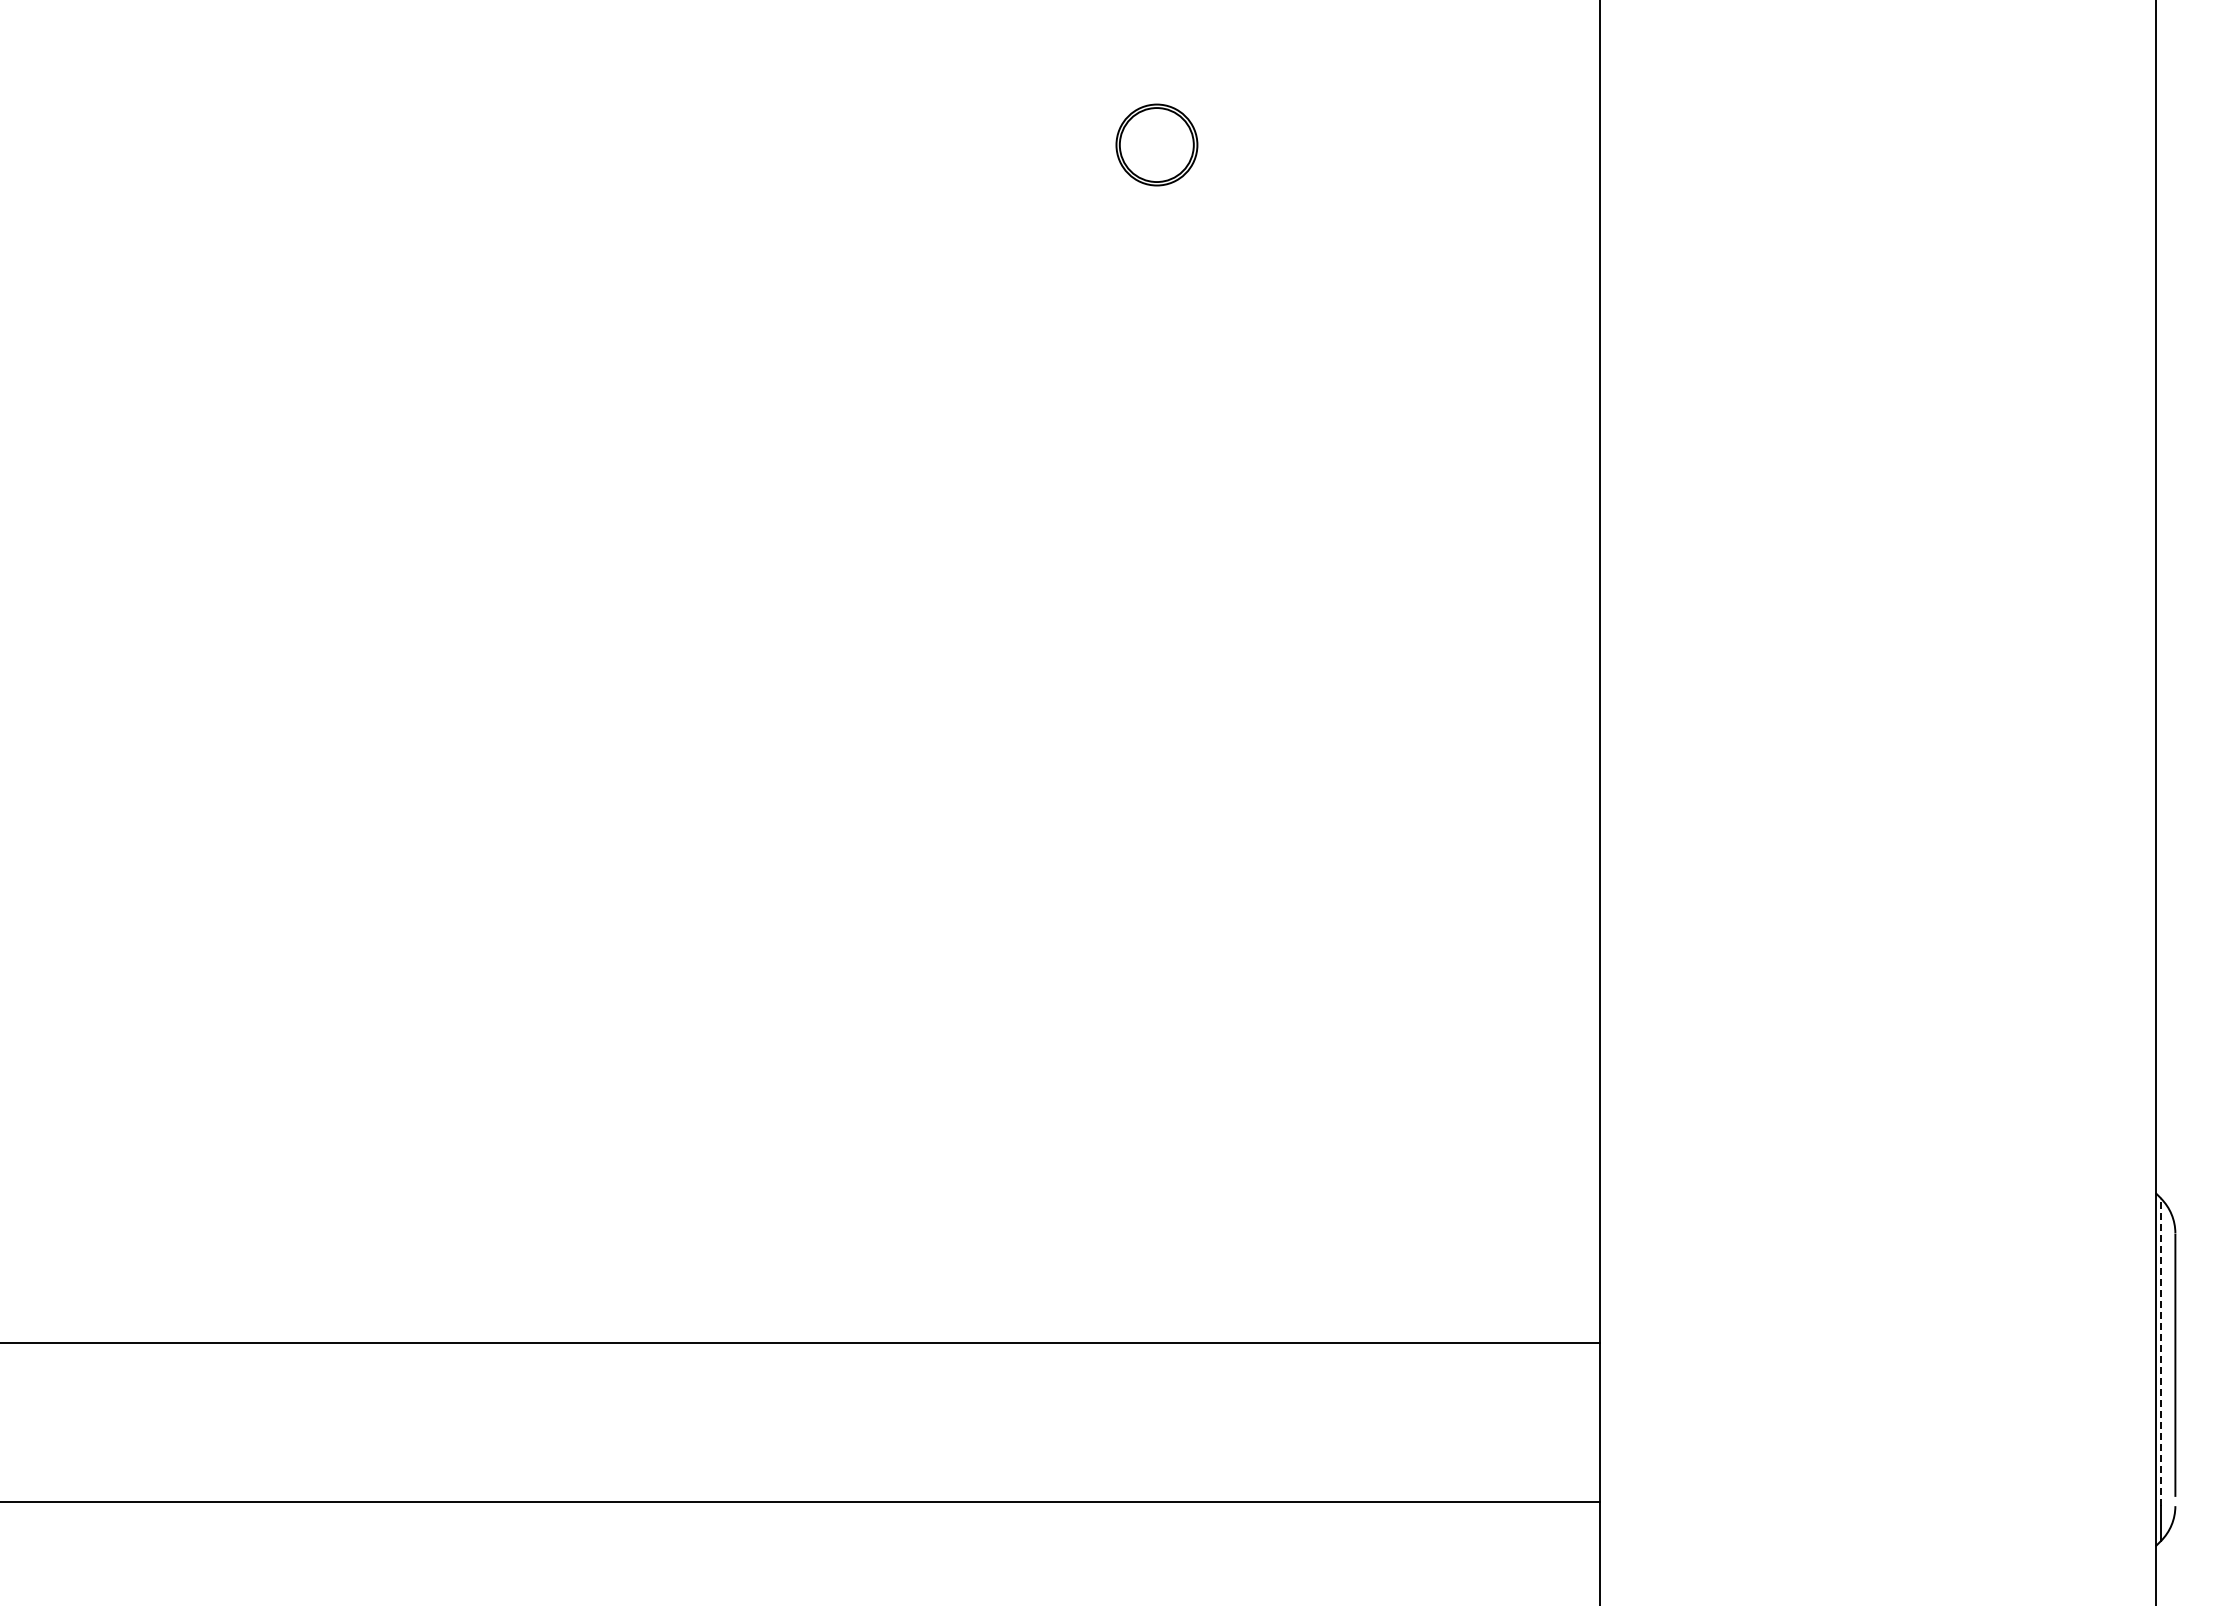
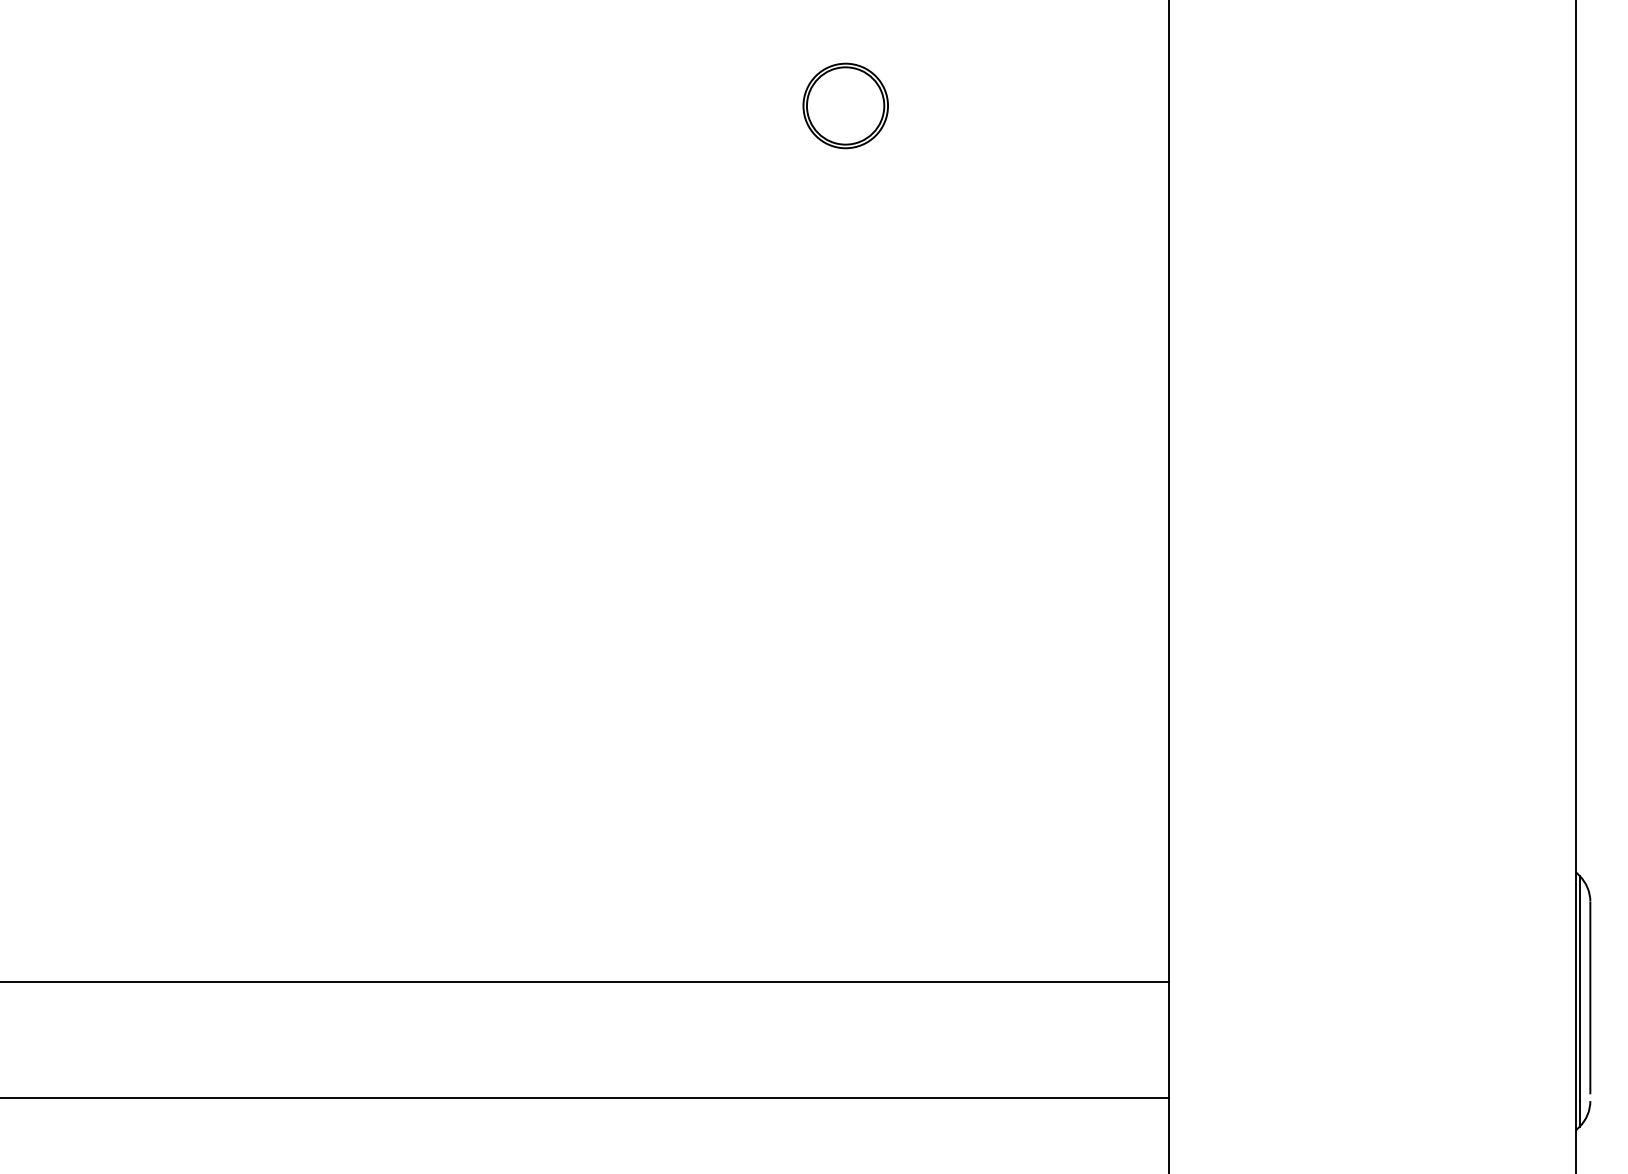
part: (1156, 144) -> (845, 105), size x1.43
line: (2160, 1352) -> (1579, 988), dashed -> solid

